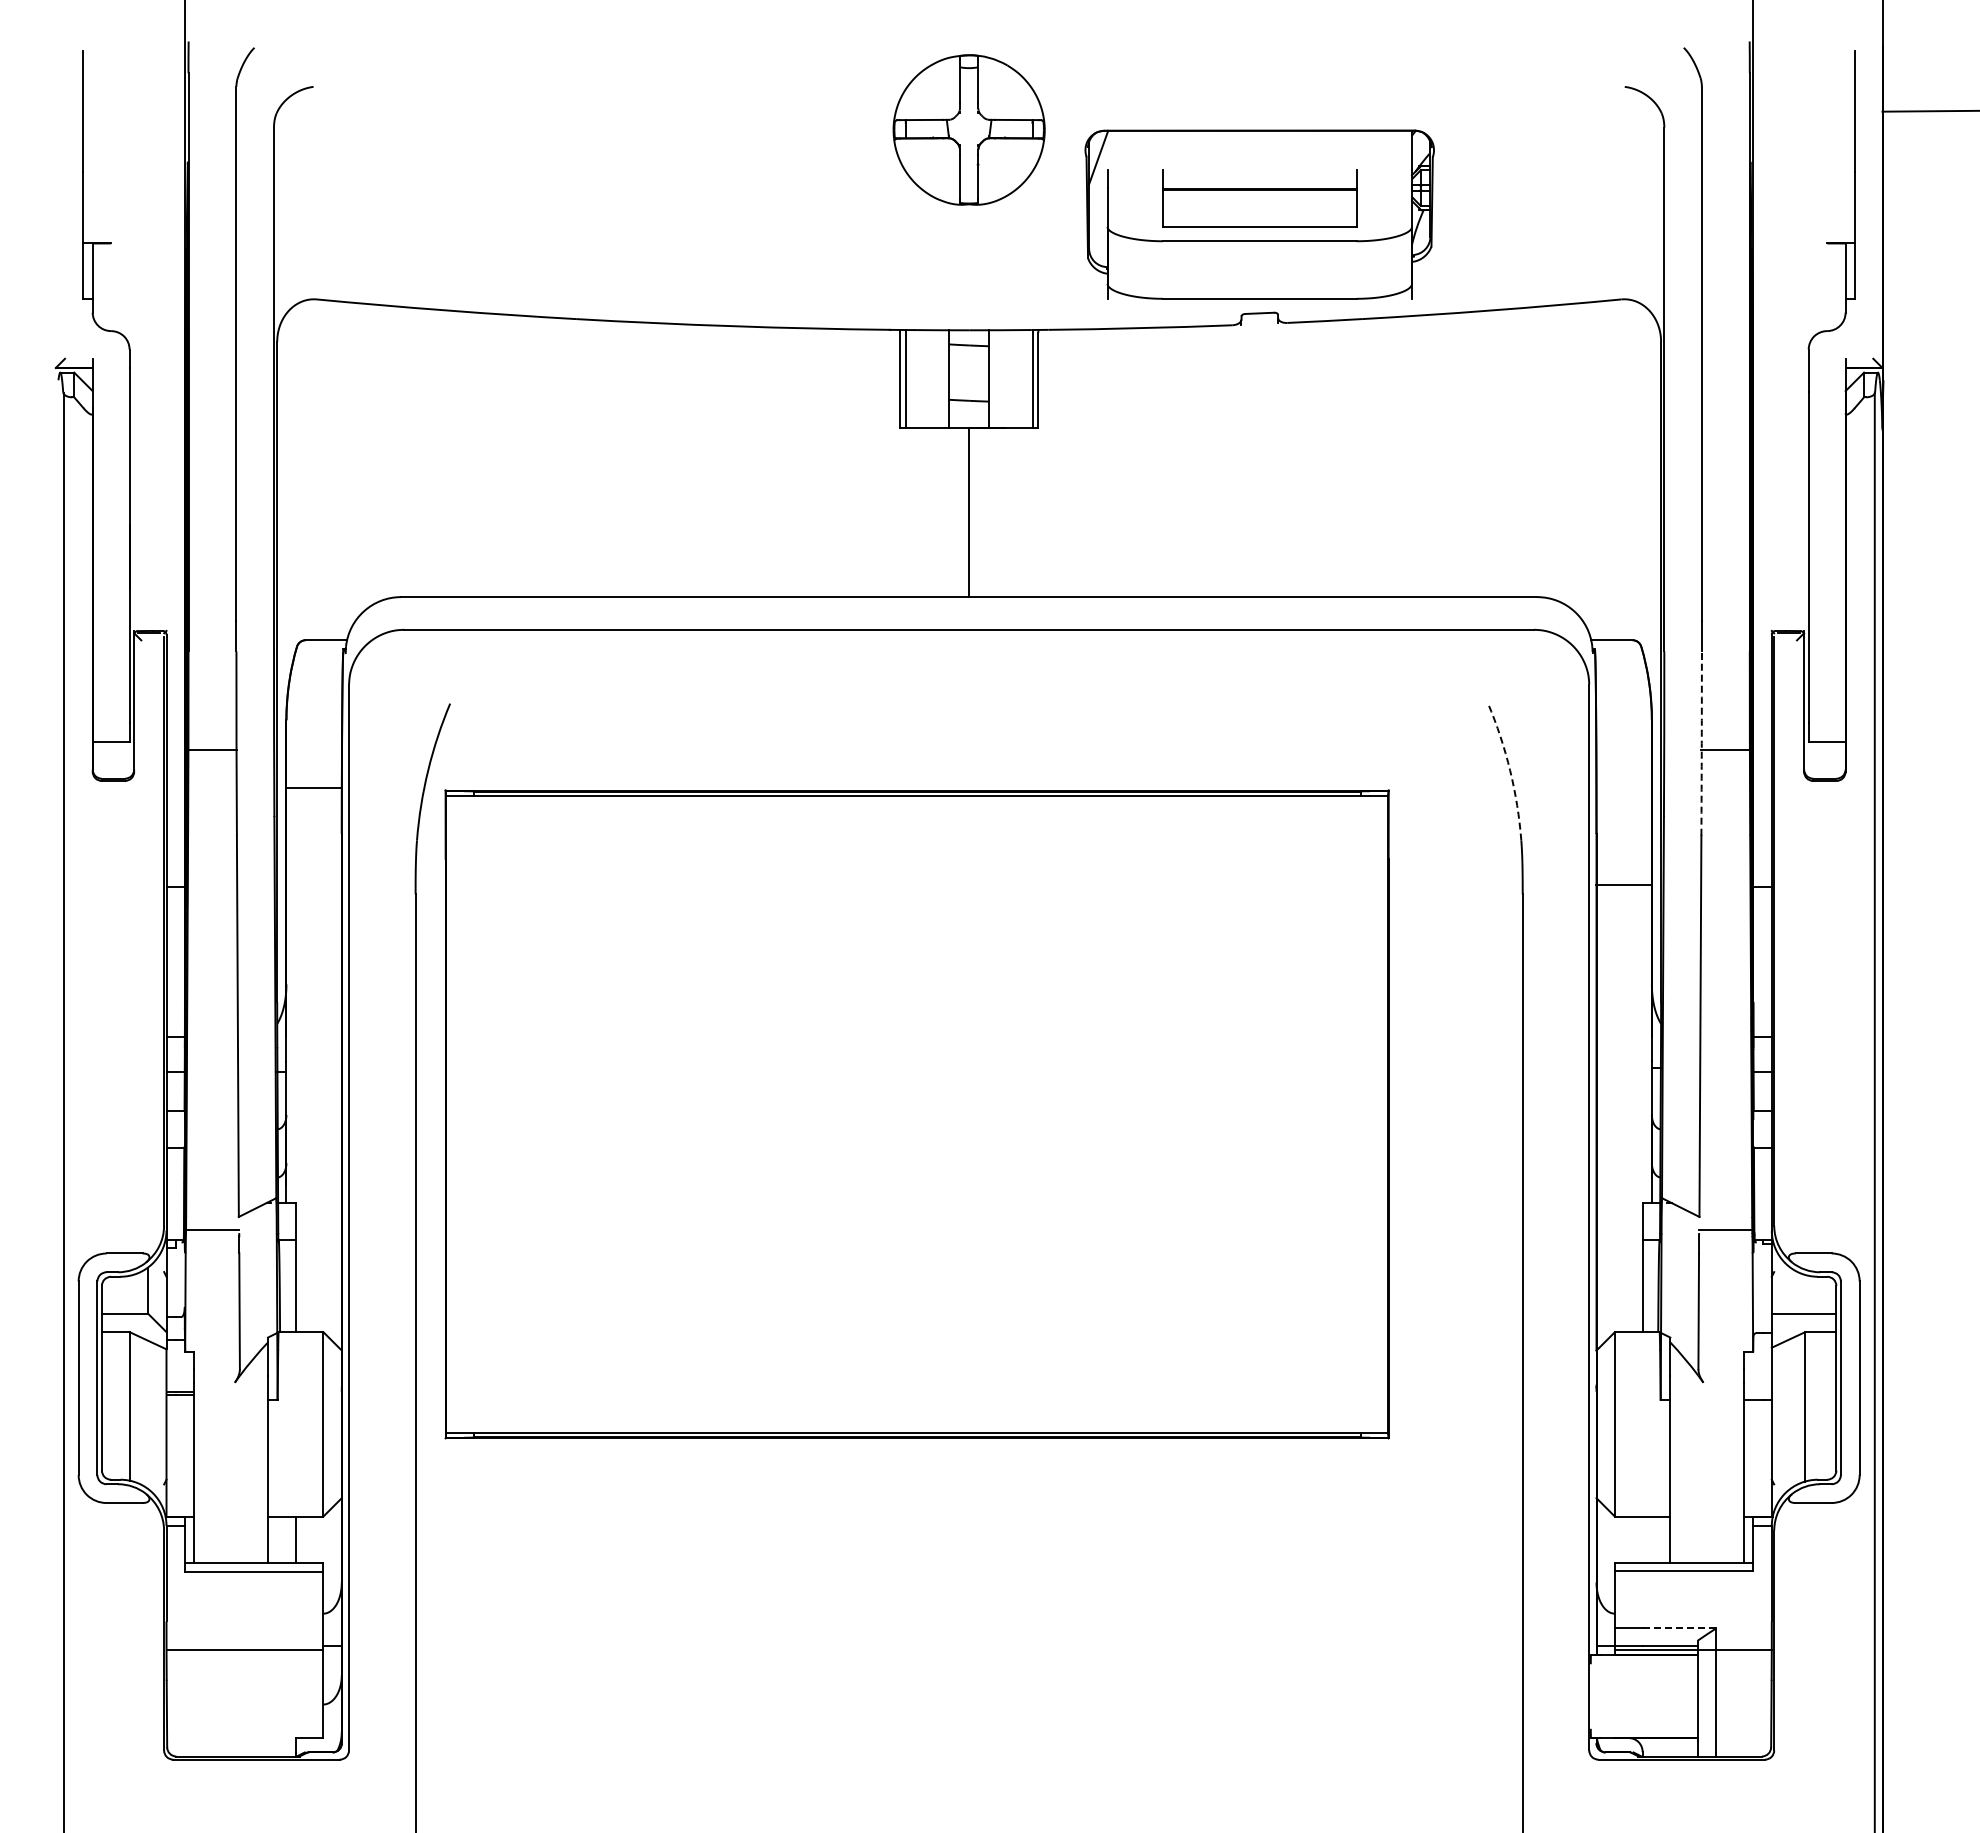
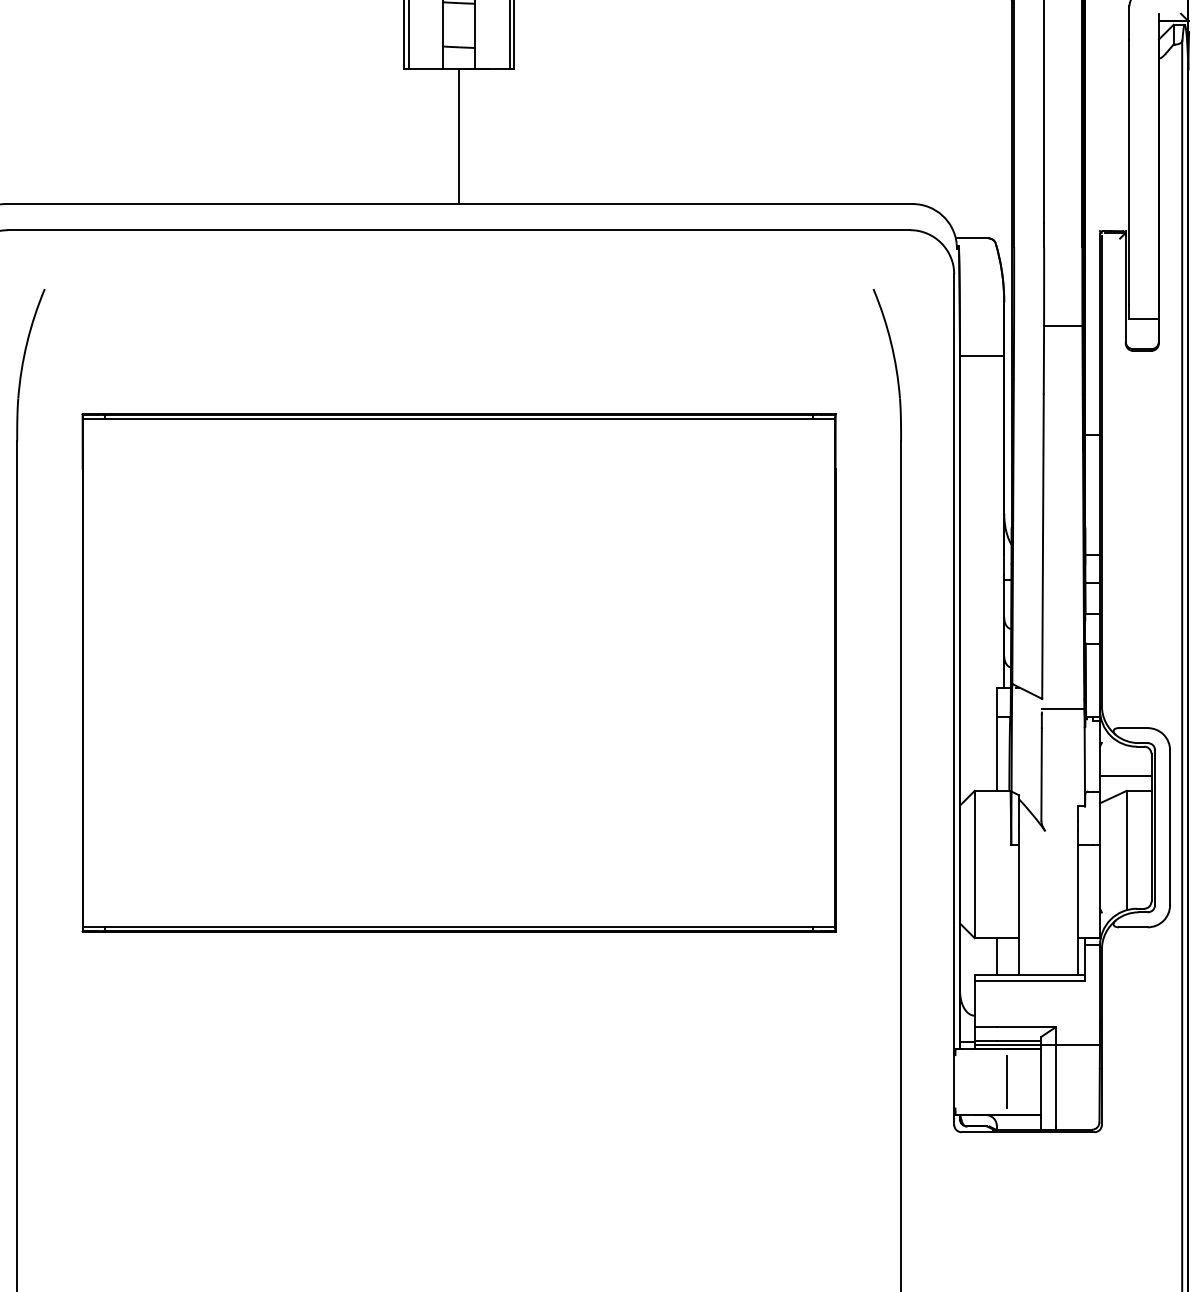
arc: (1701, 743) -> (1043, 320), dashed -> solid
arc: (1510, 770) -> (891, 342), dashed -> solid
line: (1623, 884) -> (981, 356), moved
part: (916, 1114) -> (458, 673), moved
line: (1642, 1539) -> (996, 956), added
line: (1679, 1628) -> (1026, 1027), dashed -> solid
line: (1655, 1696) -> (1007, 1081), added

